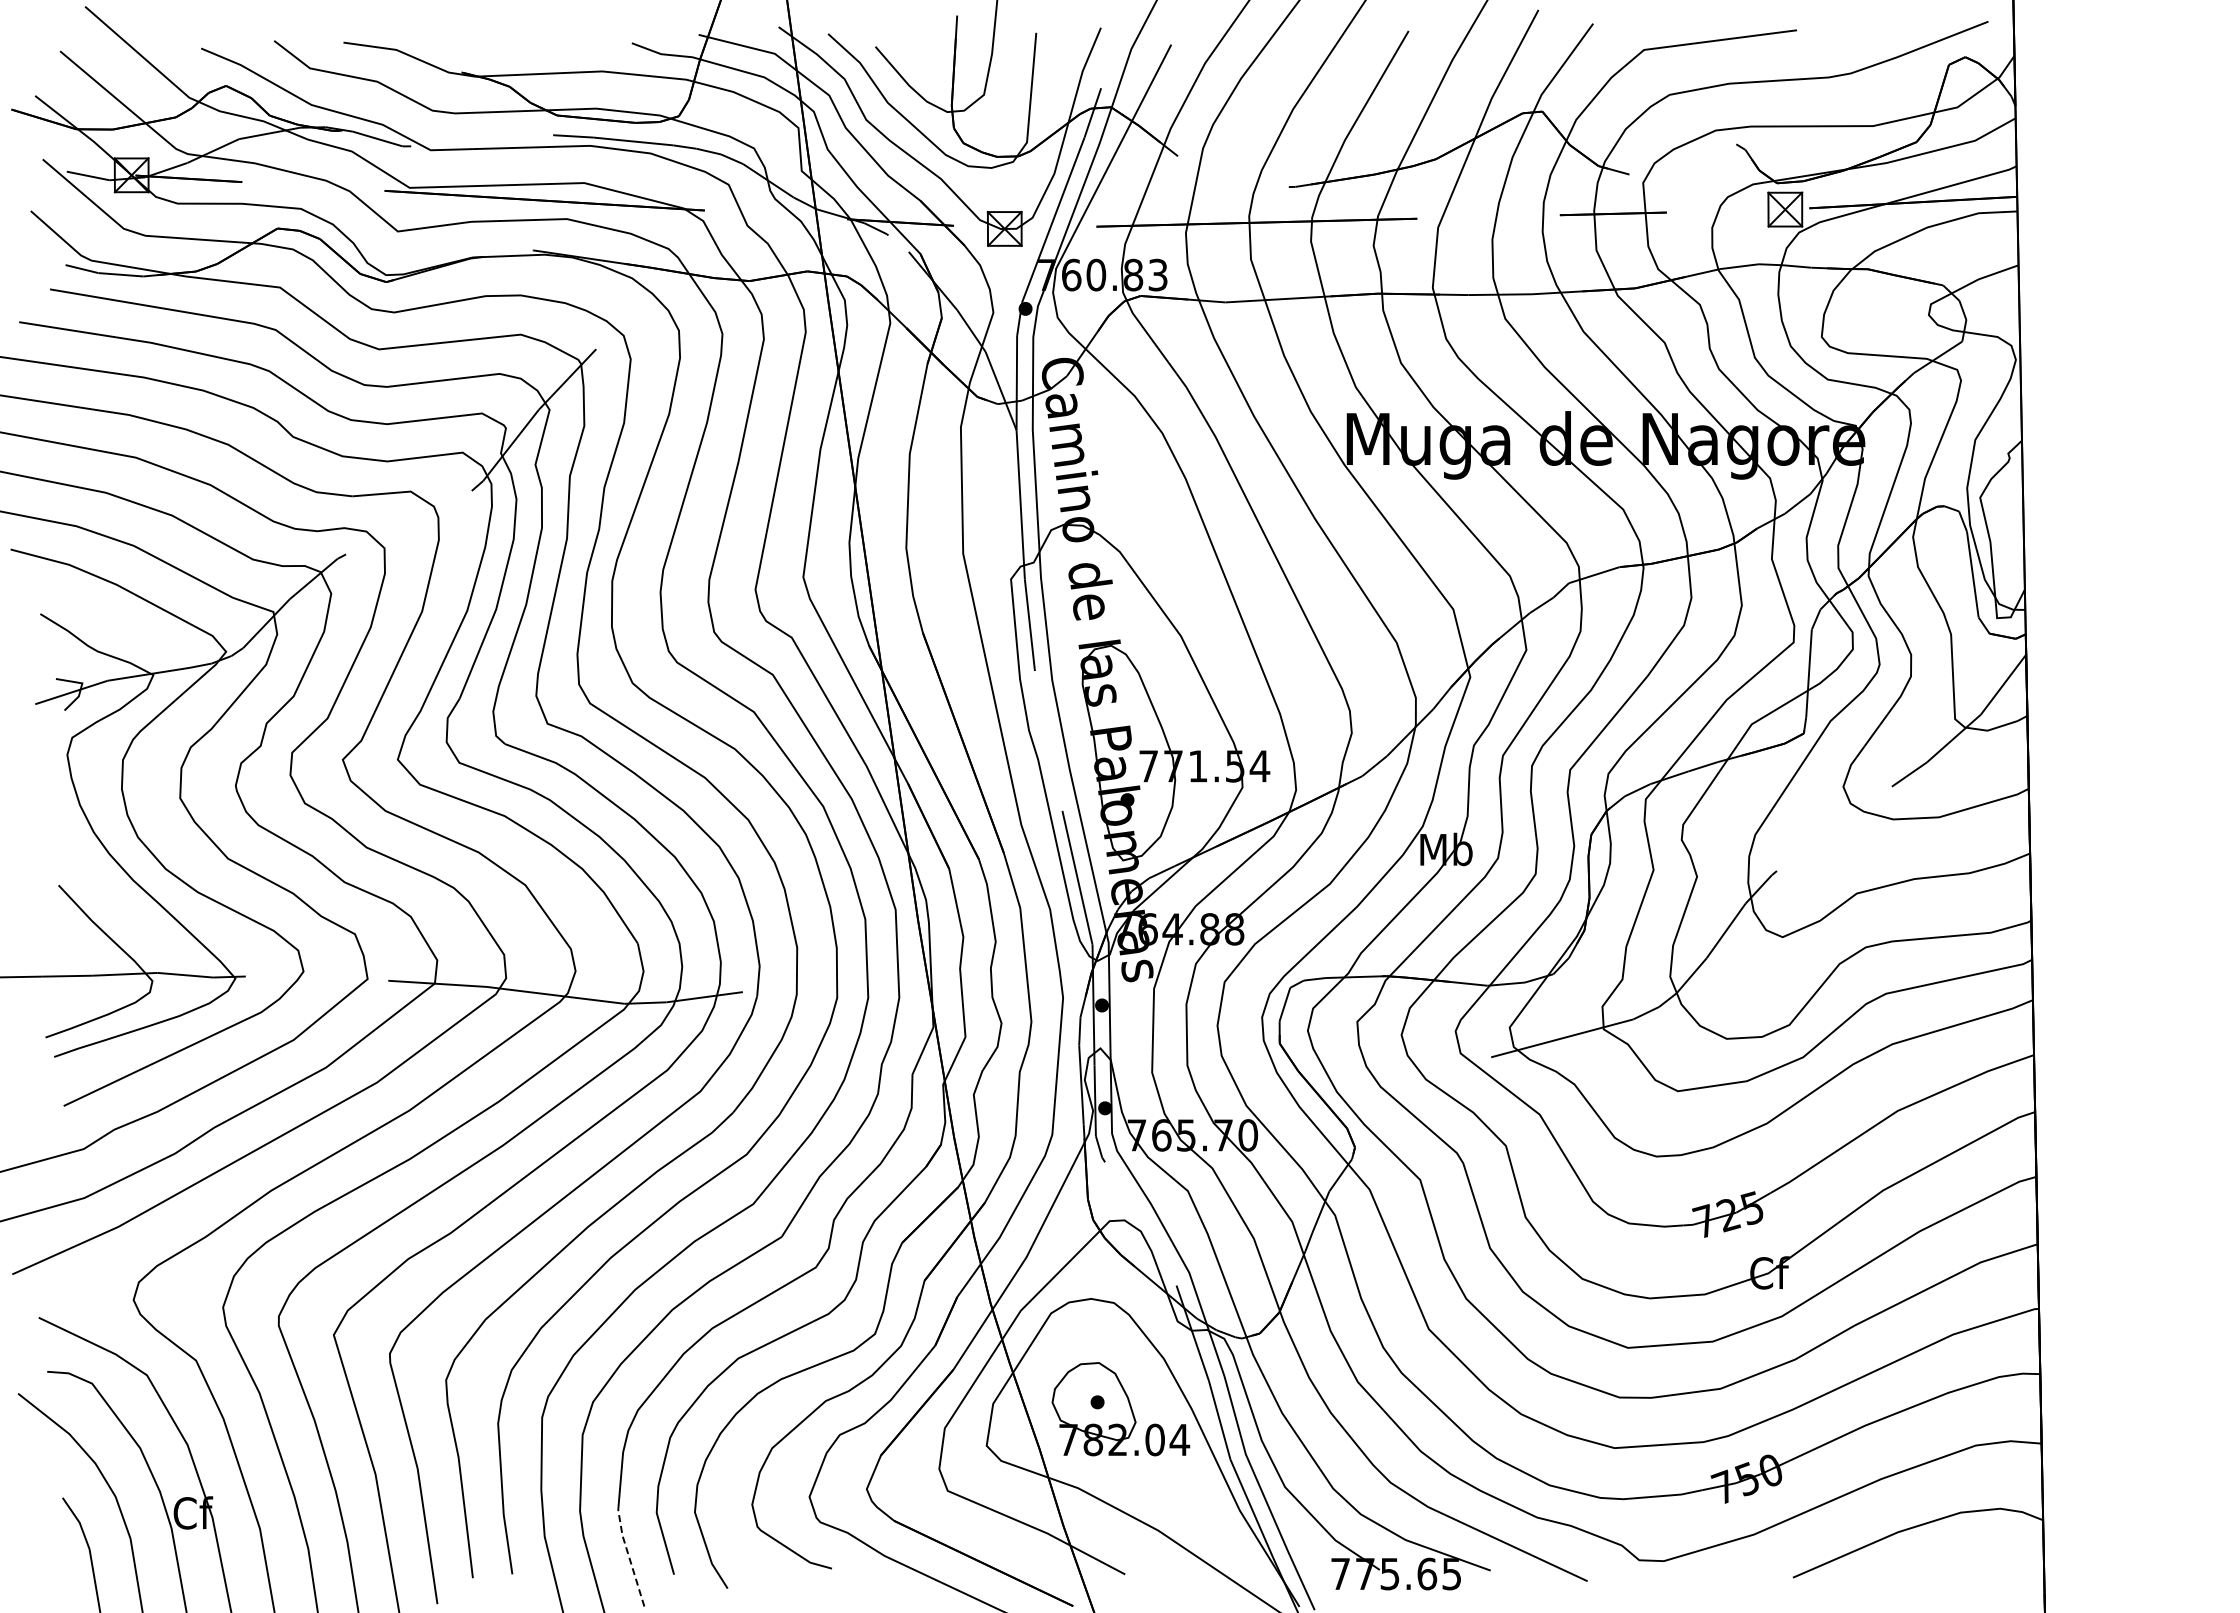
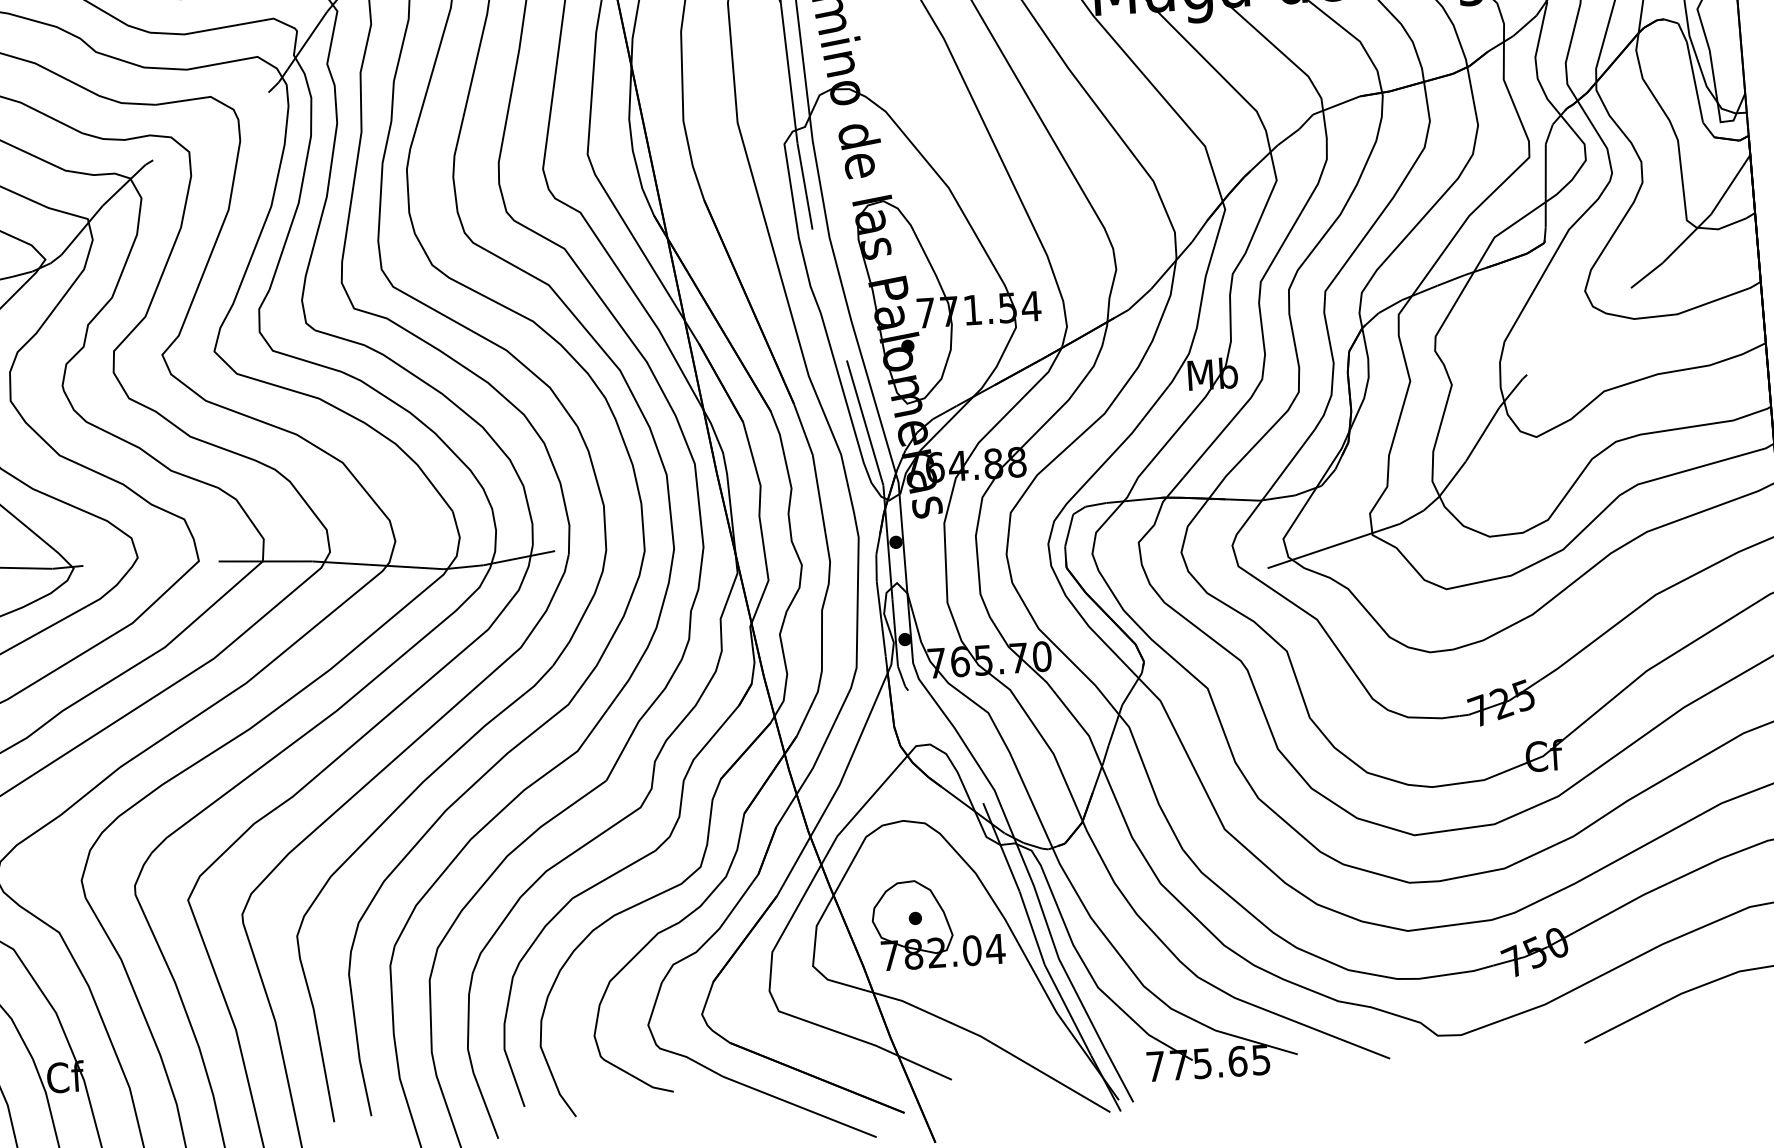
line: (629, 1558) -> (481, 1094), dashed -> solid

